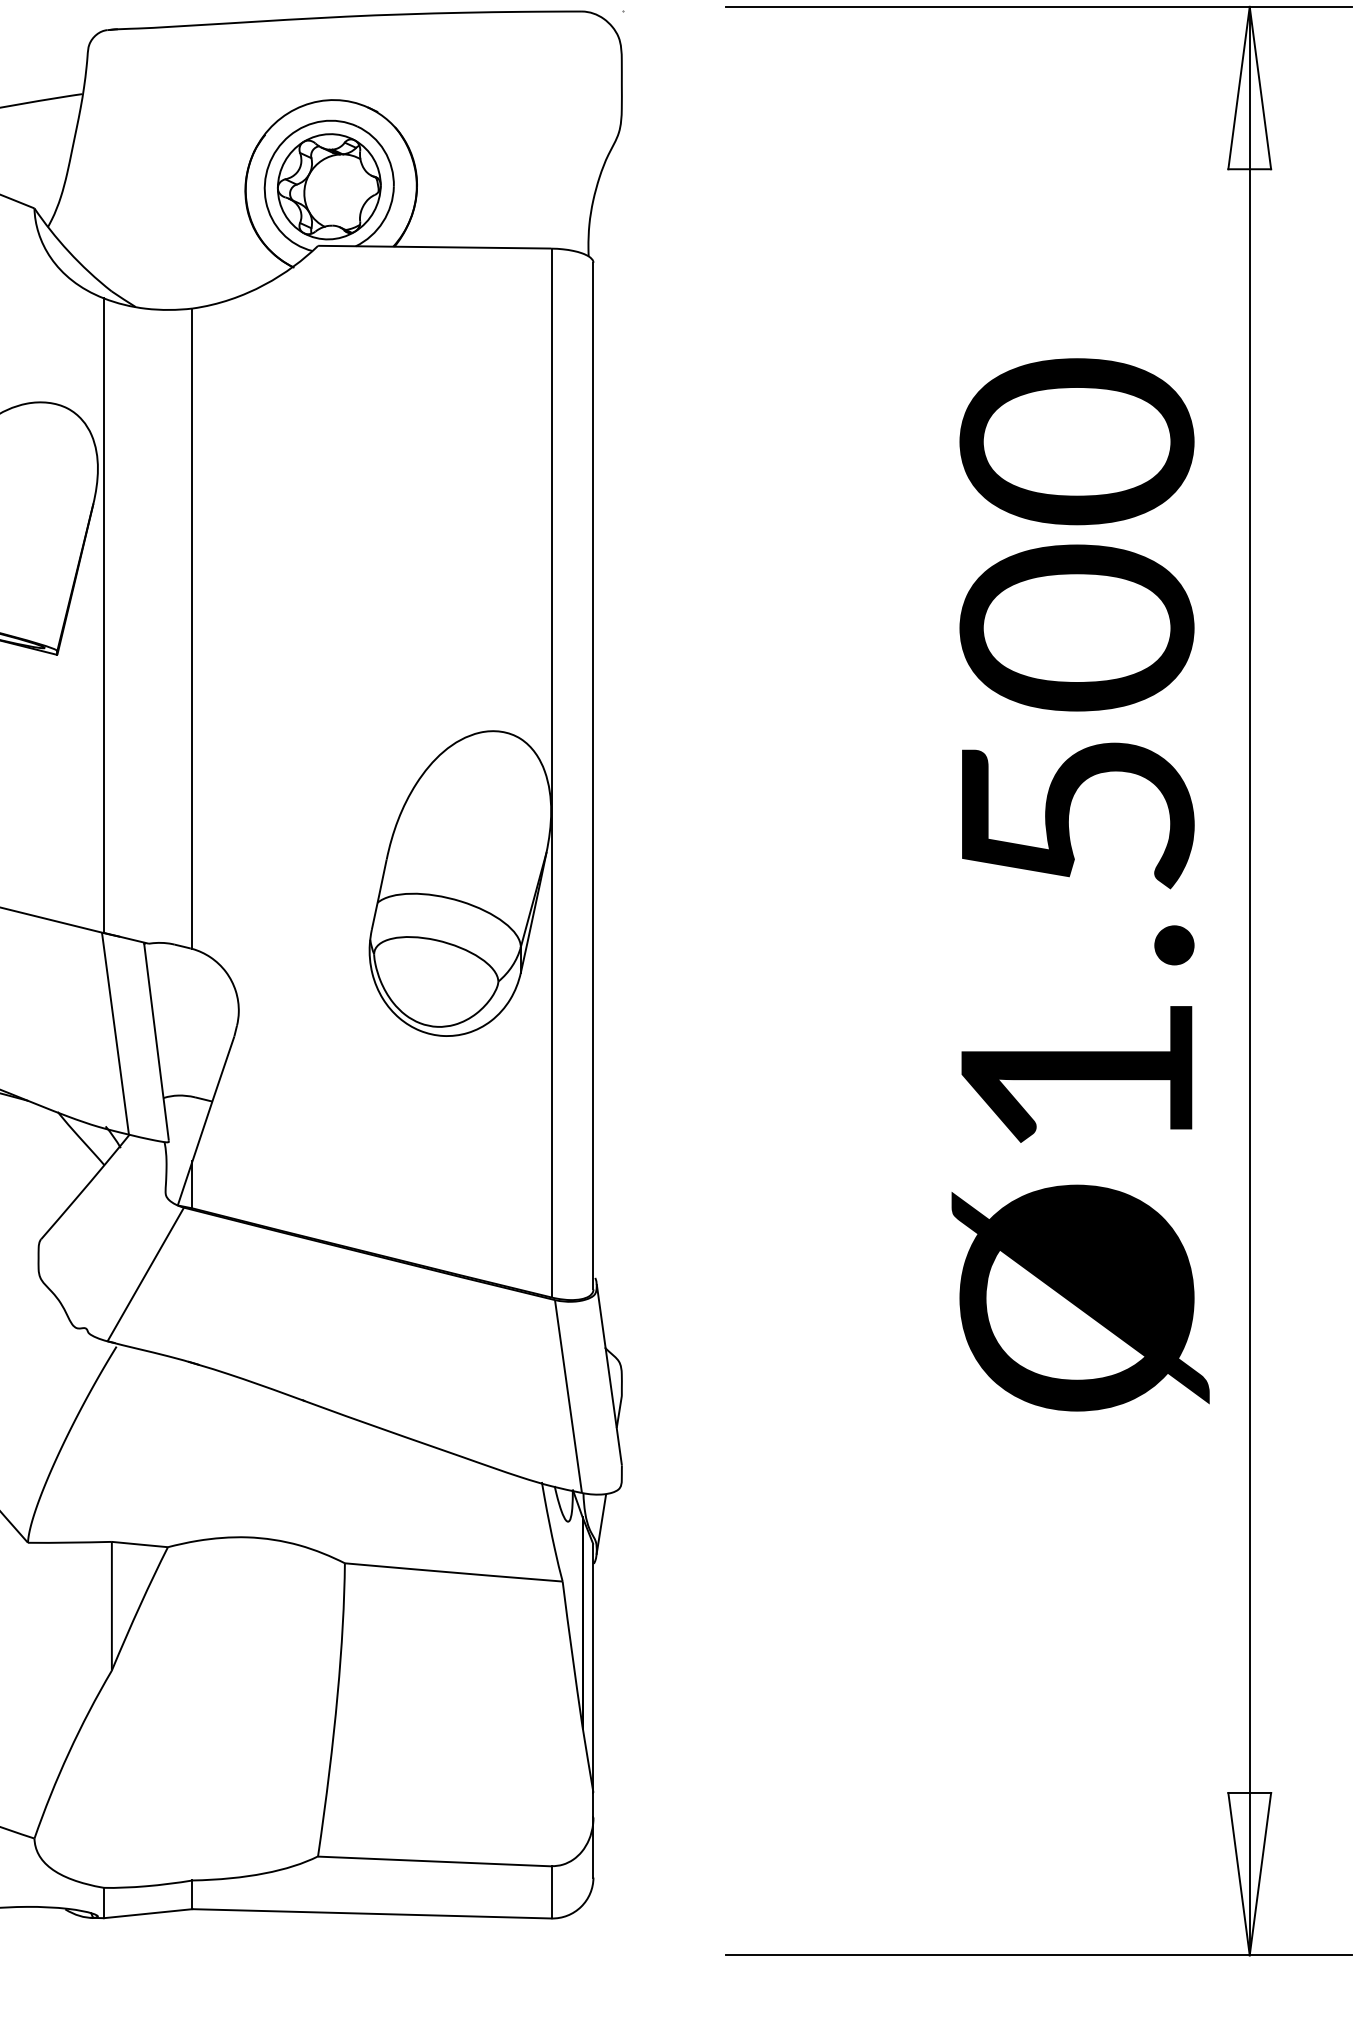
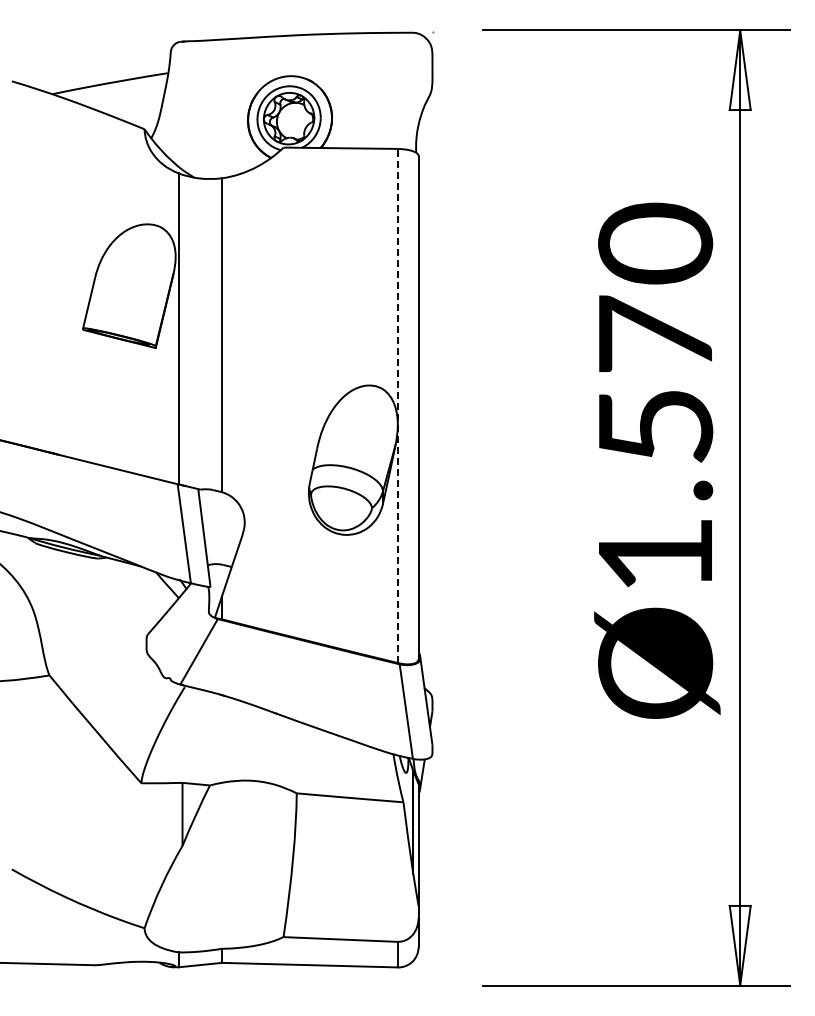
text: (1076, 627) -> (655, 334), Ø1.500 -> Ø1.570
line: (552, 772) -> (398, 405), solid -> dashed

